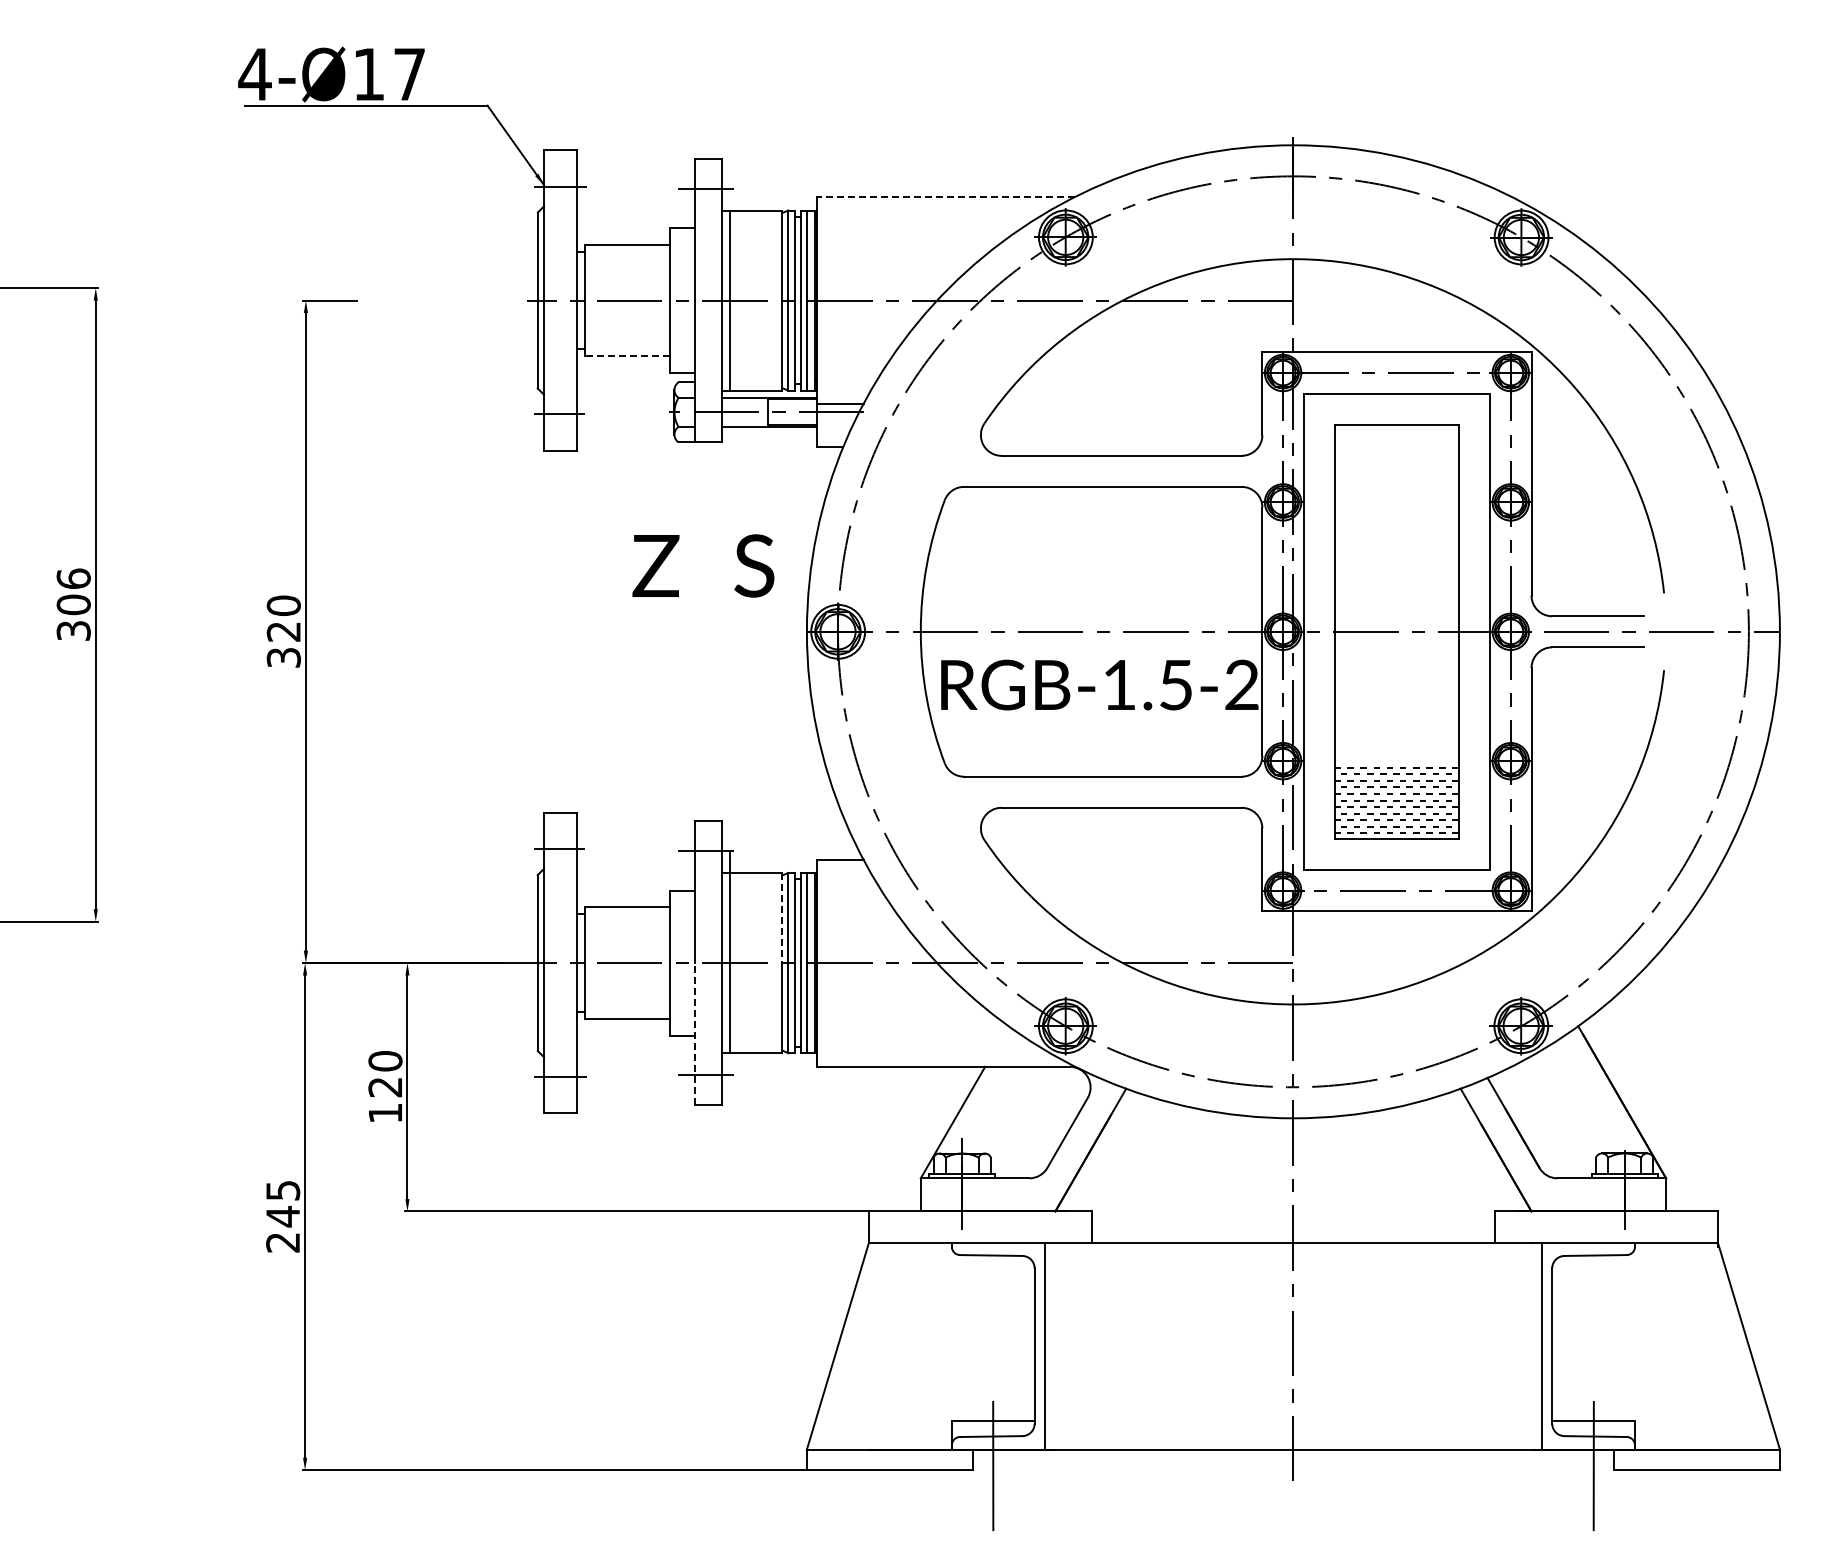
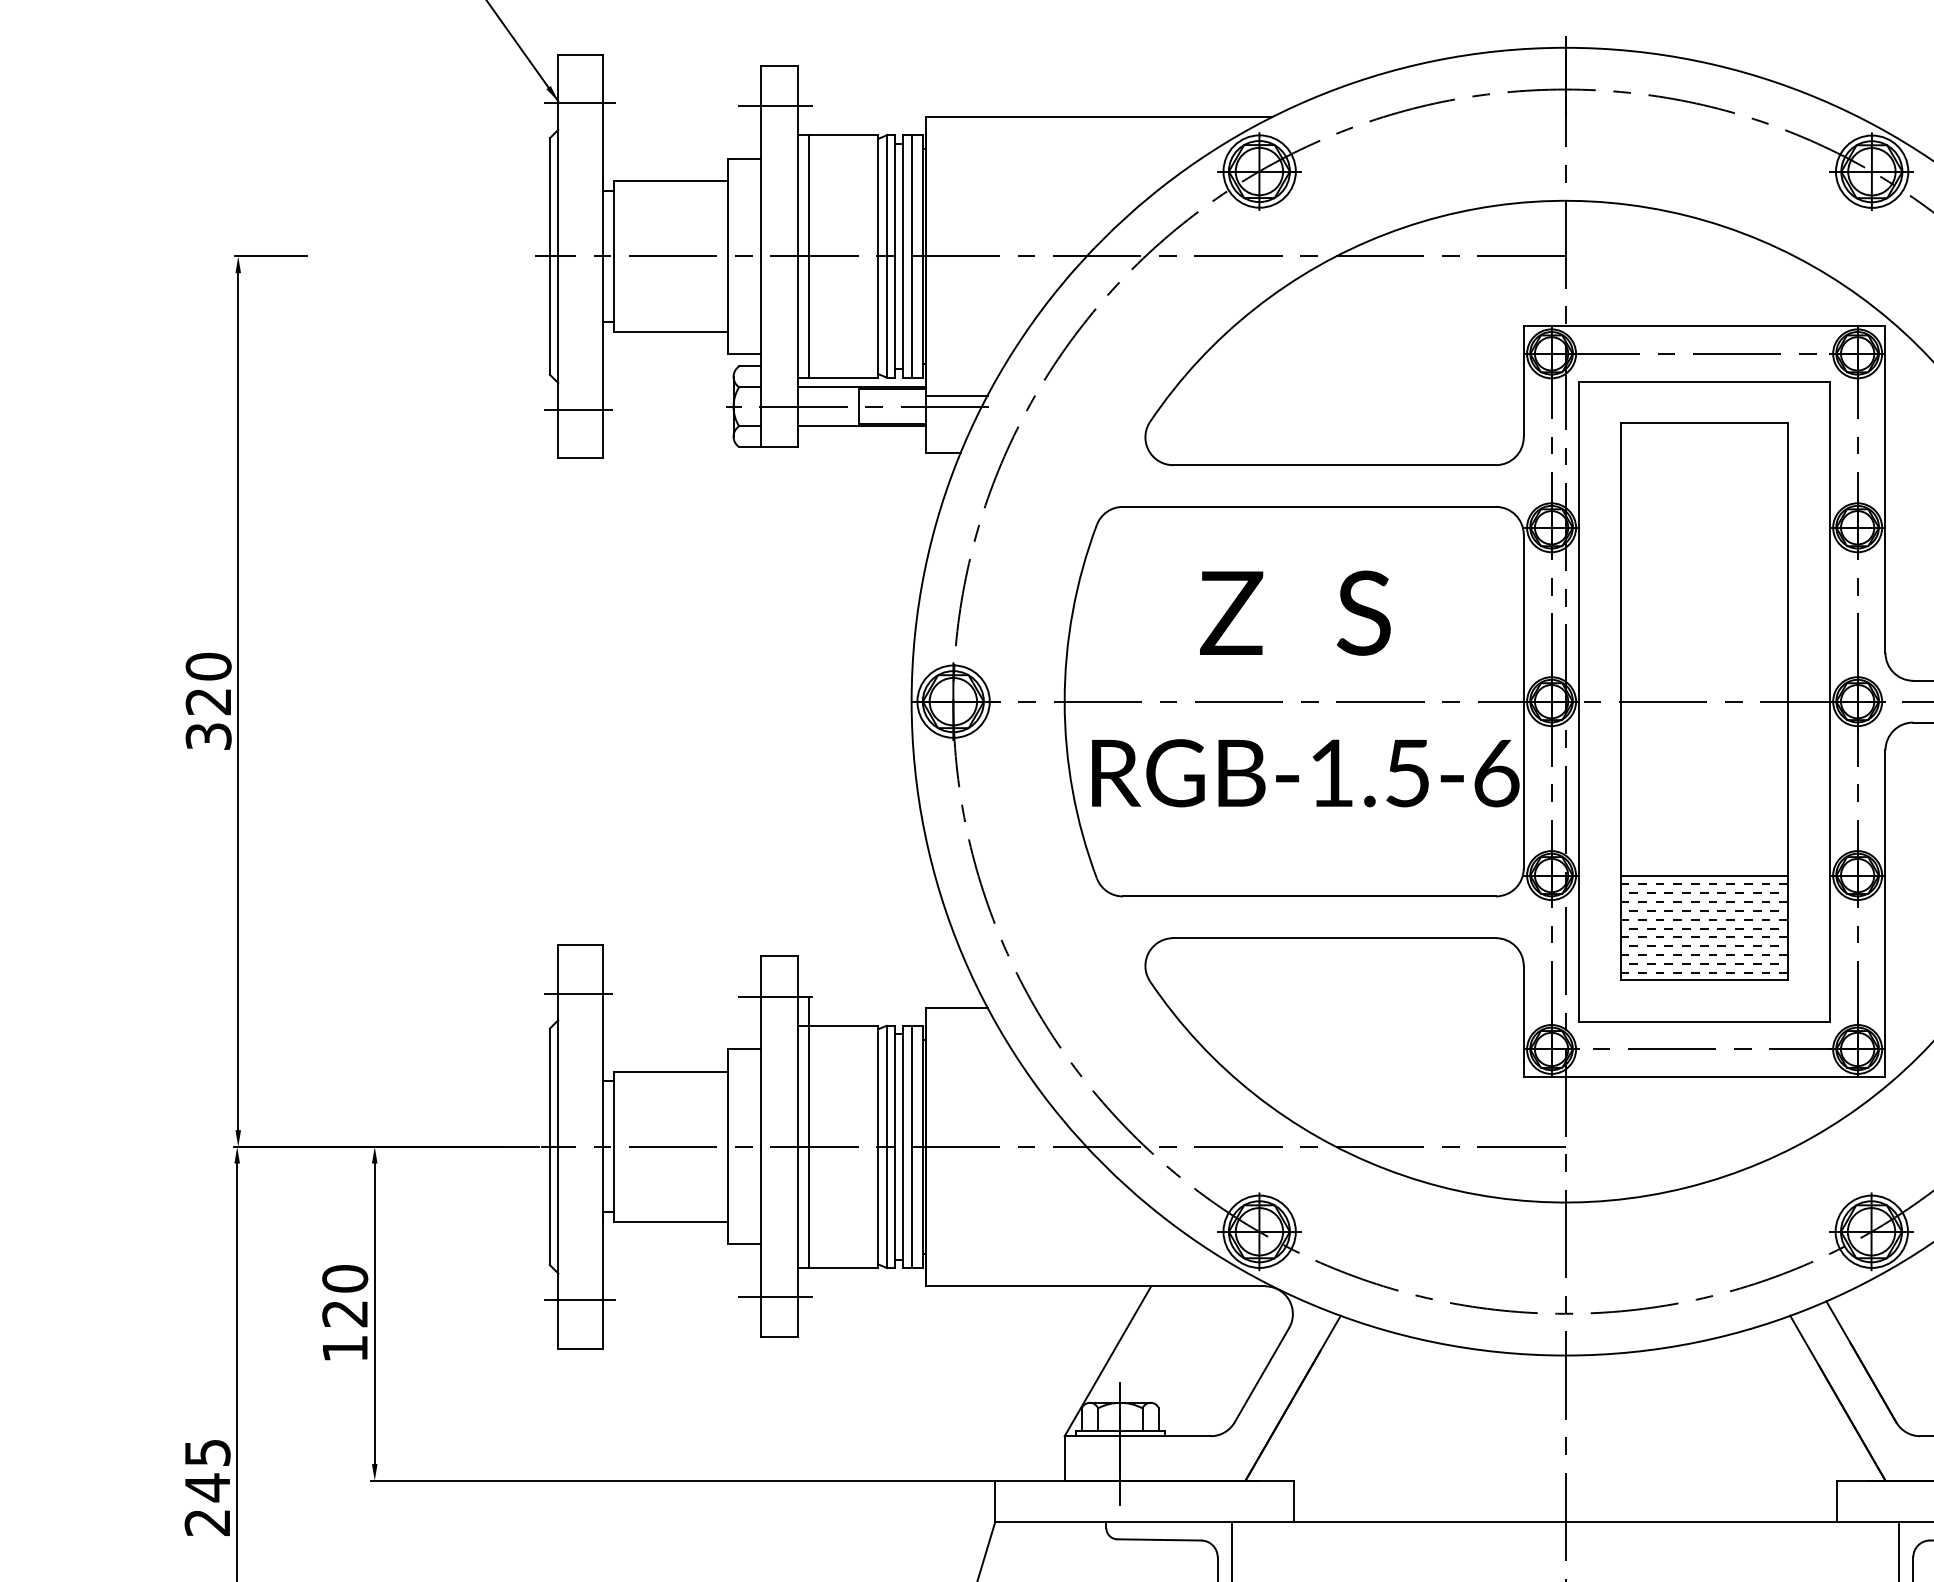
line: (946, 197) -> (1099, 117), dashed -> solid
line: (627, 356) -> (670, 331), dashed -> solid
text: (703, 565) -> (1295, 612), moved
text: (1242, 684) -> (1497, 772), RGB-1.5-2 -> RGB-1.5-6
line: (1396, 761) -> (1704, 875), added
line: (782, 918) -> (878, 1086), dashed -> solid
line: (695, 1033) -> (761, 1241), dashed -> solid

